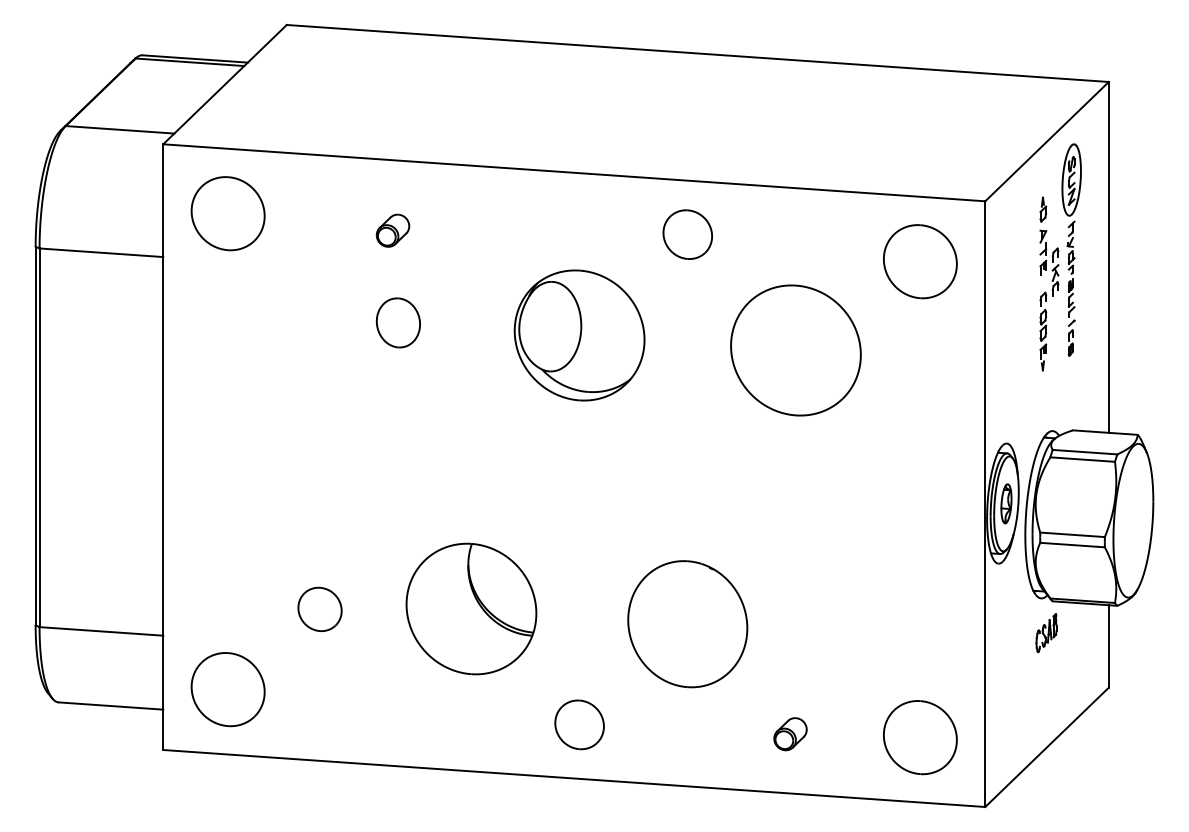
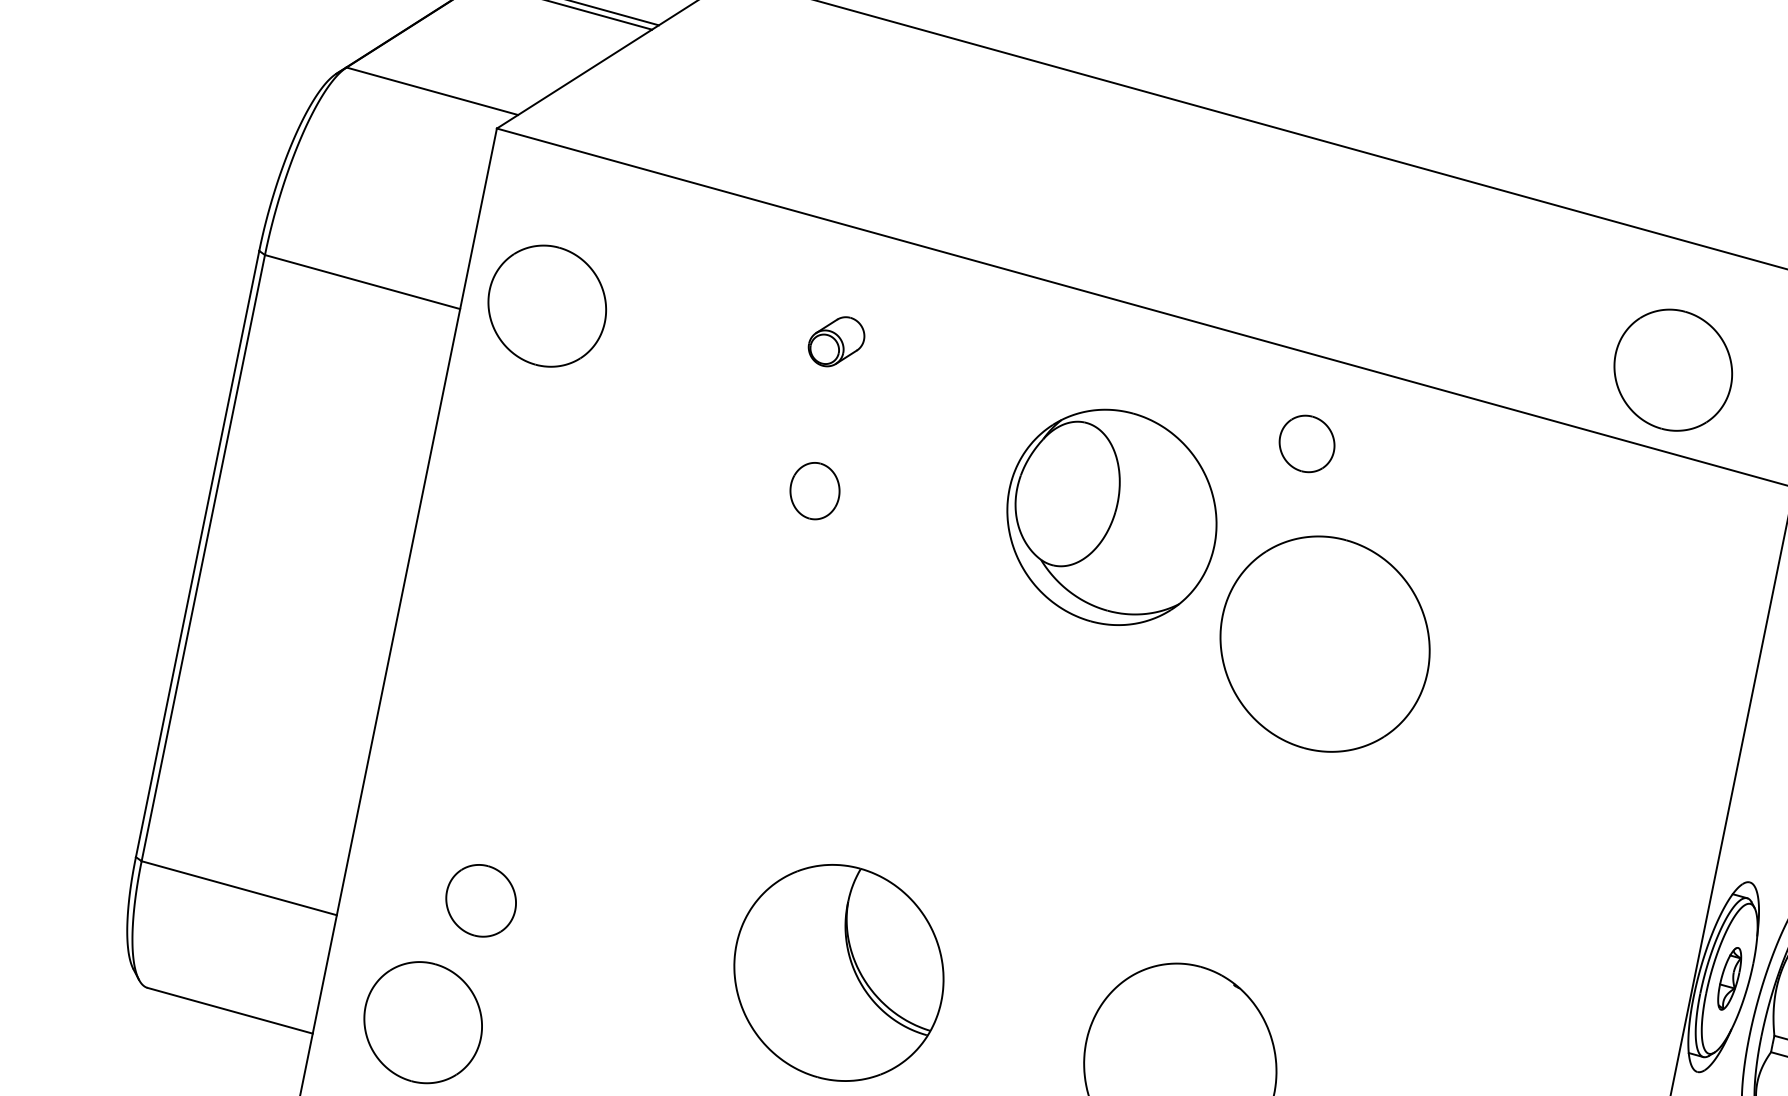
part: (227, 213) -> (546, 305), moved
part: (687, 234) -> (1306, 443), size x0.7
part: (920, 261) -> (1673, 369), moved
part: (397, 322) -> (813, 490), size x0.7
part: (579, 335) -> (1111, 517), moved
part: (795, 350) -> (1324, 643), moved
part: (319, 608) -> (480, 899), moved

